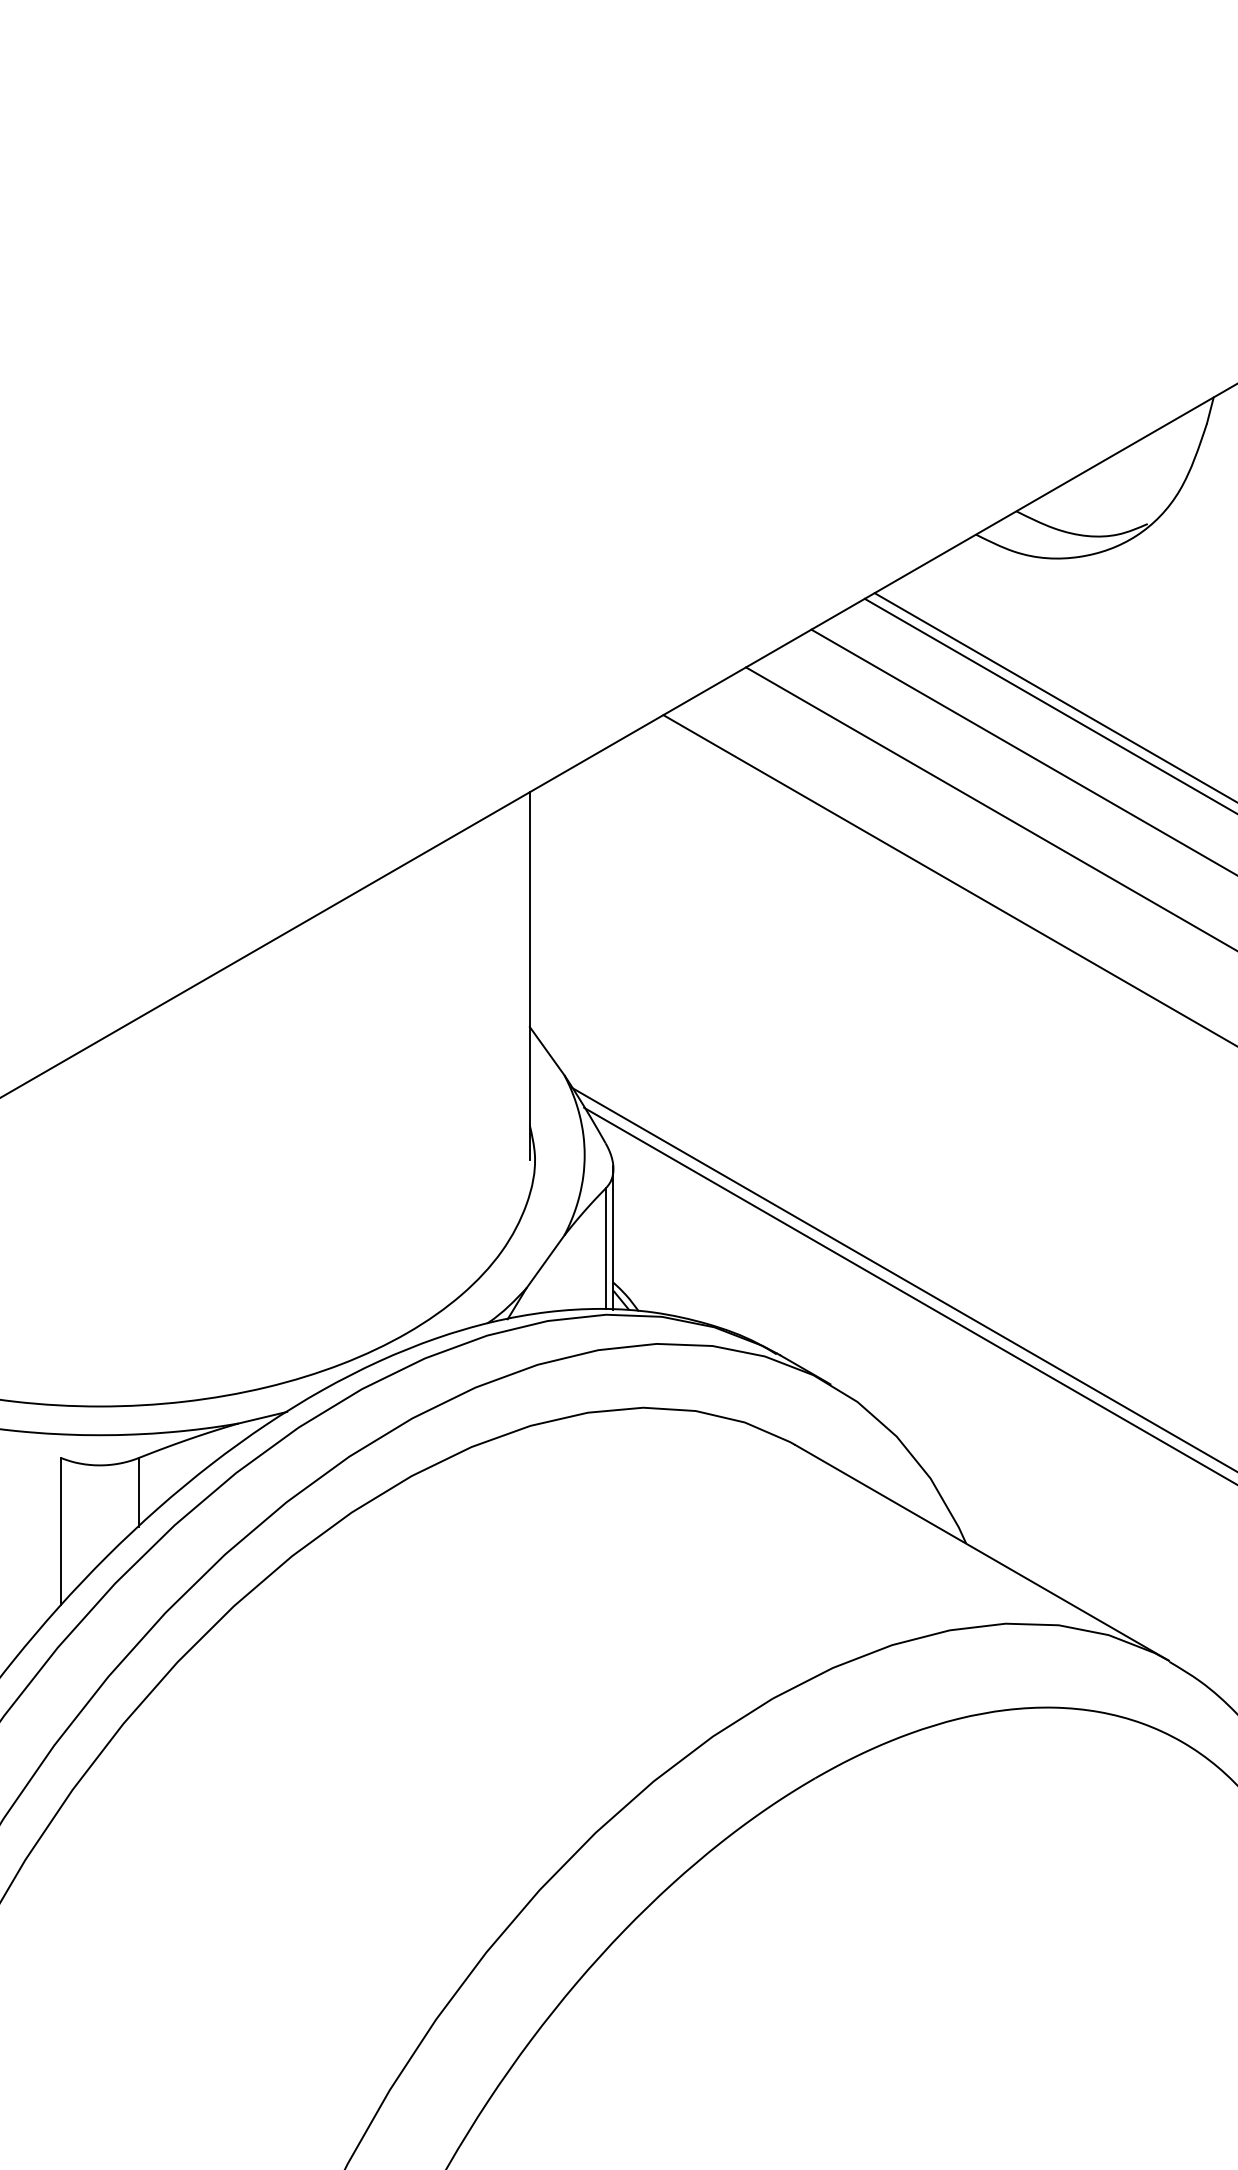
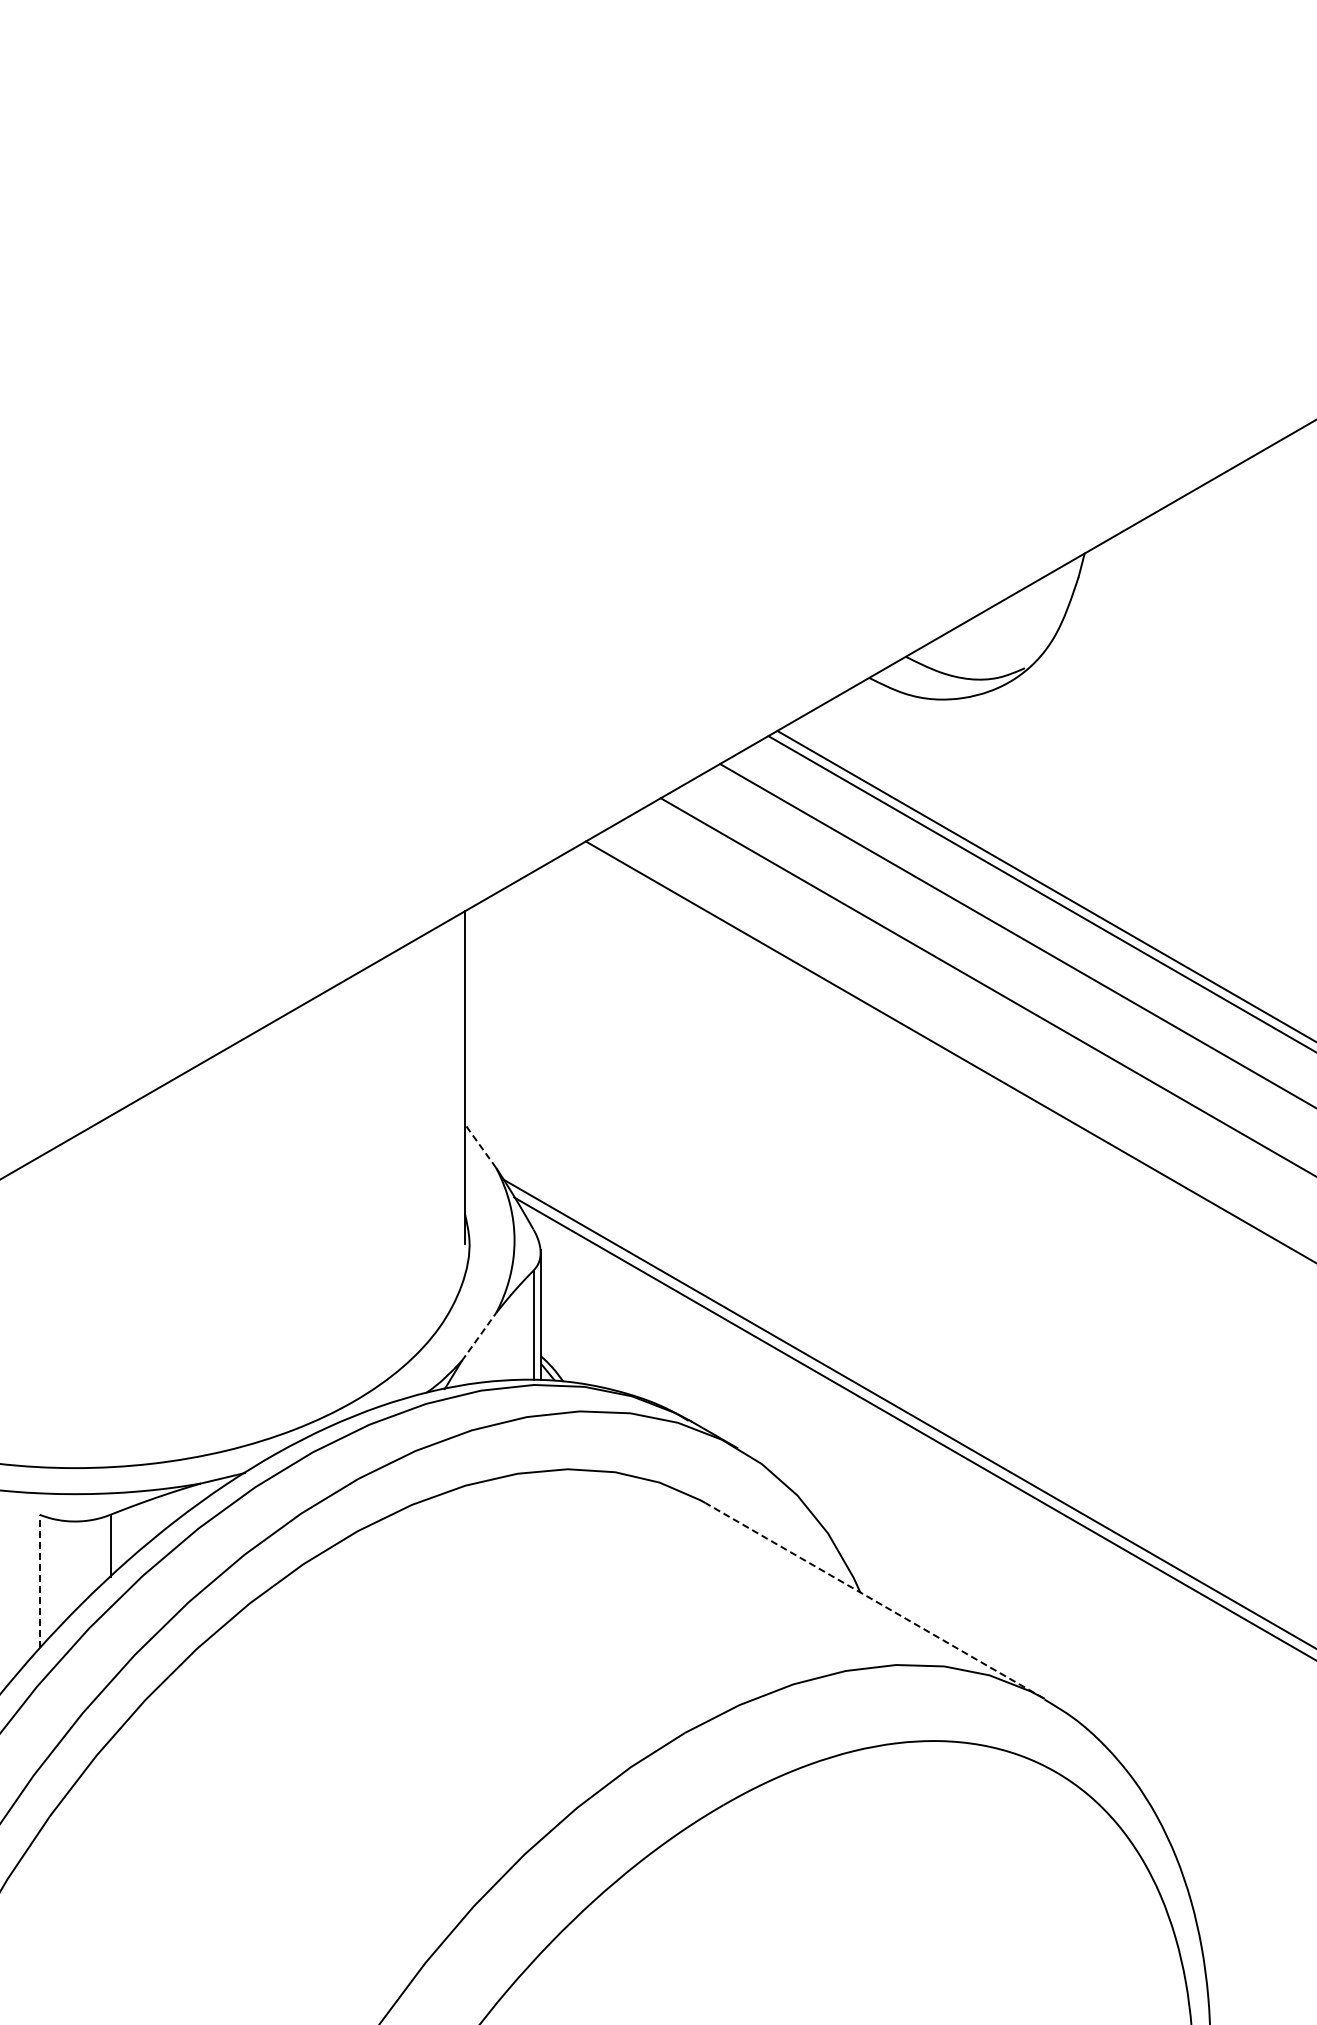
line: (547, 1051) -> (480, 1146), solid -> dashed
line: (544, 1262) -> (478, 1337), solid -> dashed
line: (60, 1531) -> (39, 1581), solid -> dashed
line: (981, 1552) -> (874, 1600), solid -> dashed

